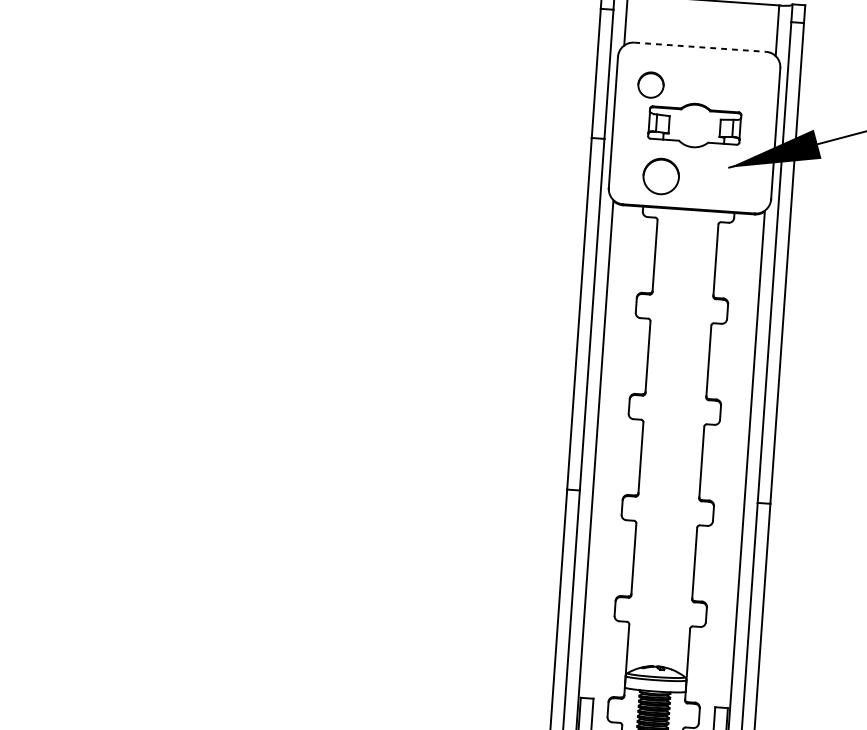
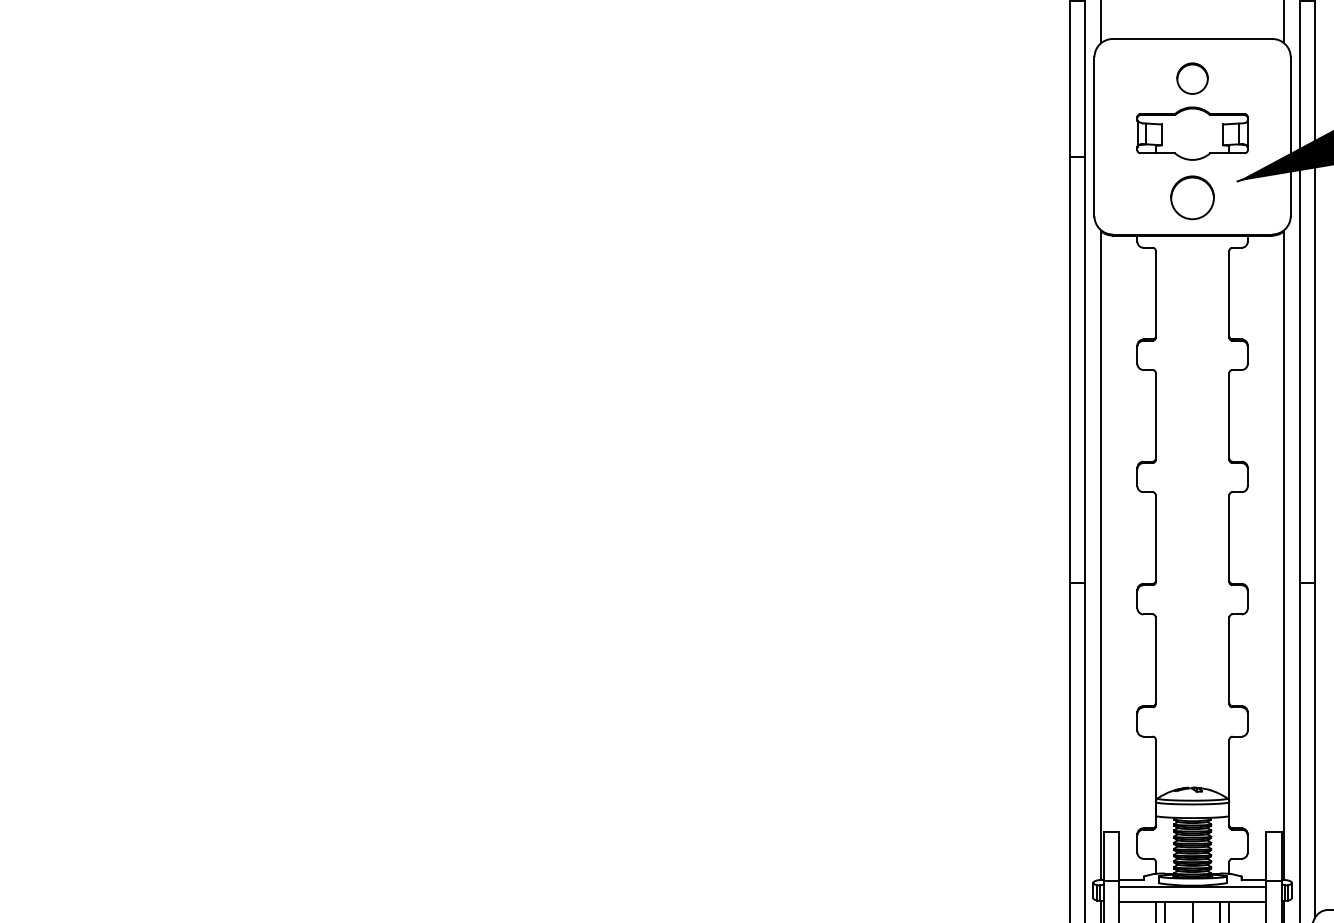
line: (700, 46) -> (1192, 38), dashed -> solid
circle: (650, 84) -> (1192, 78), moved
part: (661, 176) -> (1192, 197), moved

